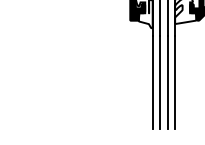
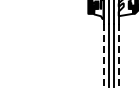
line: (152, 82) -> (103, 55), solid -> dashed
line: (174, 82) -> (118, 55), solid -> dashed

